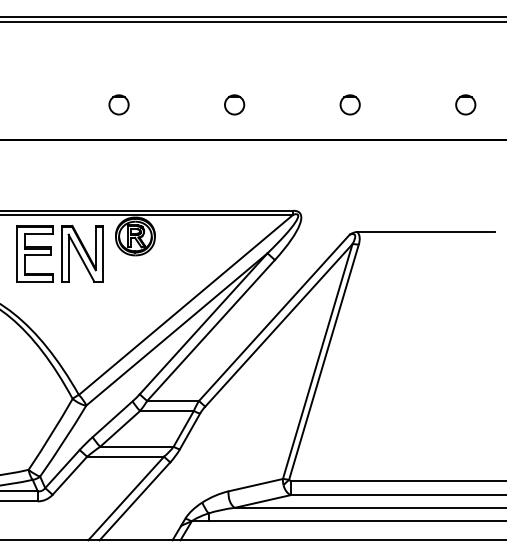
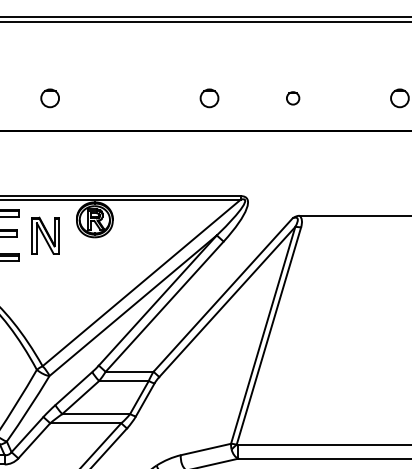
circle: (118, 104) -> (49, 97), moved
circle: (234, 104) -> (209, 97), moved
circle: (349, 104) -> (292, 97), size x0.7
part: (82, 253) -> (45, 235), size x0.7

